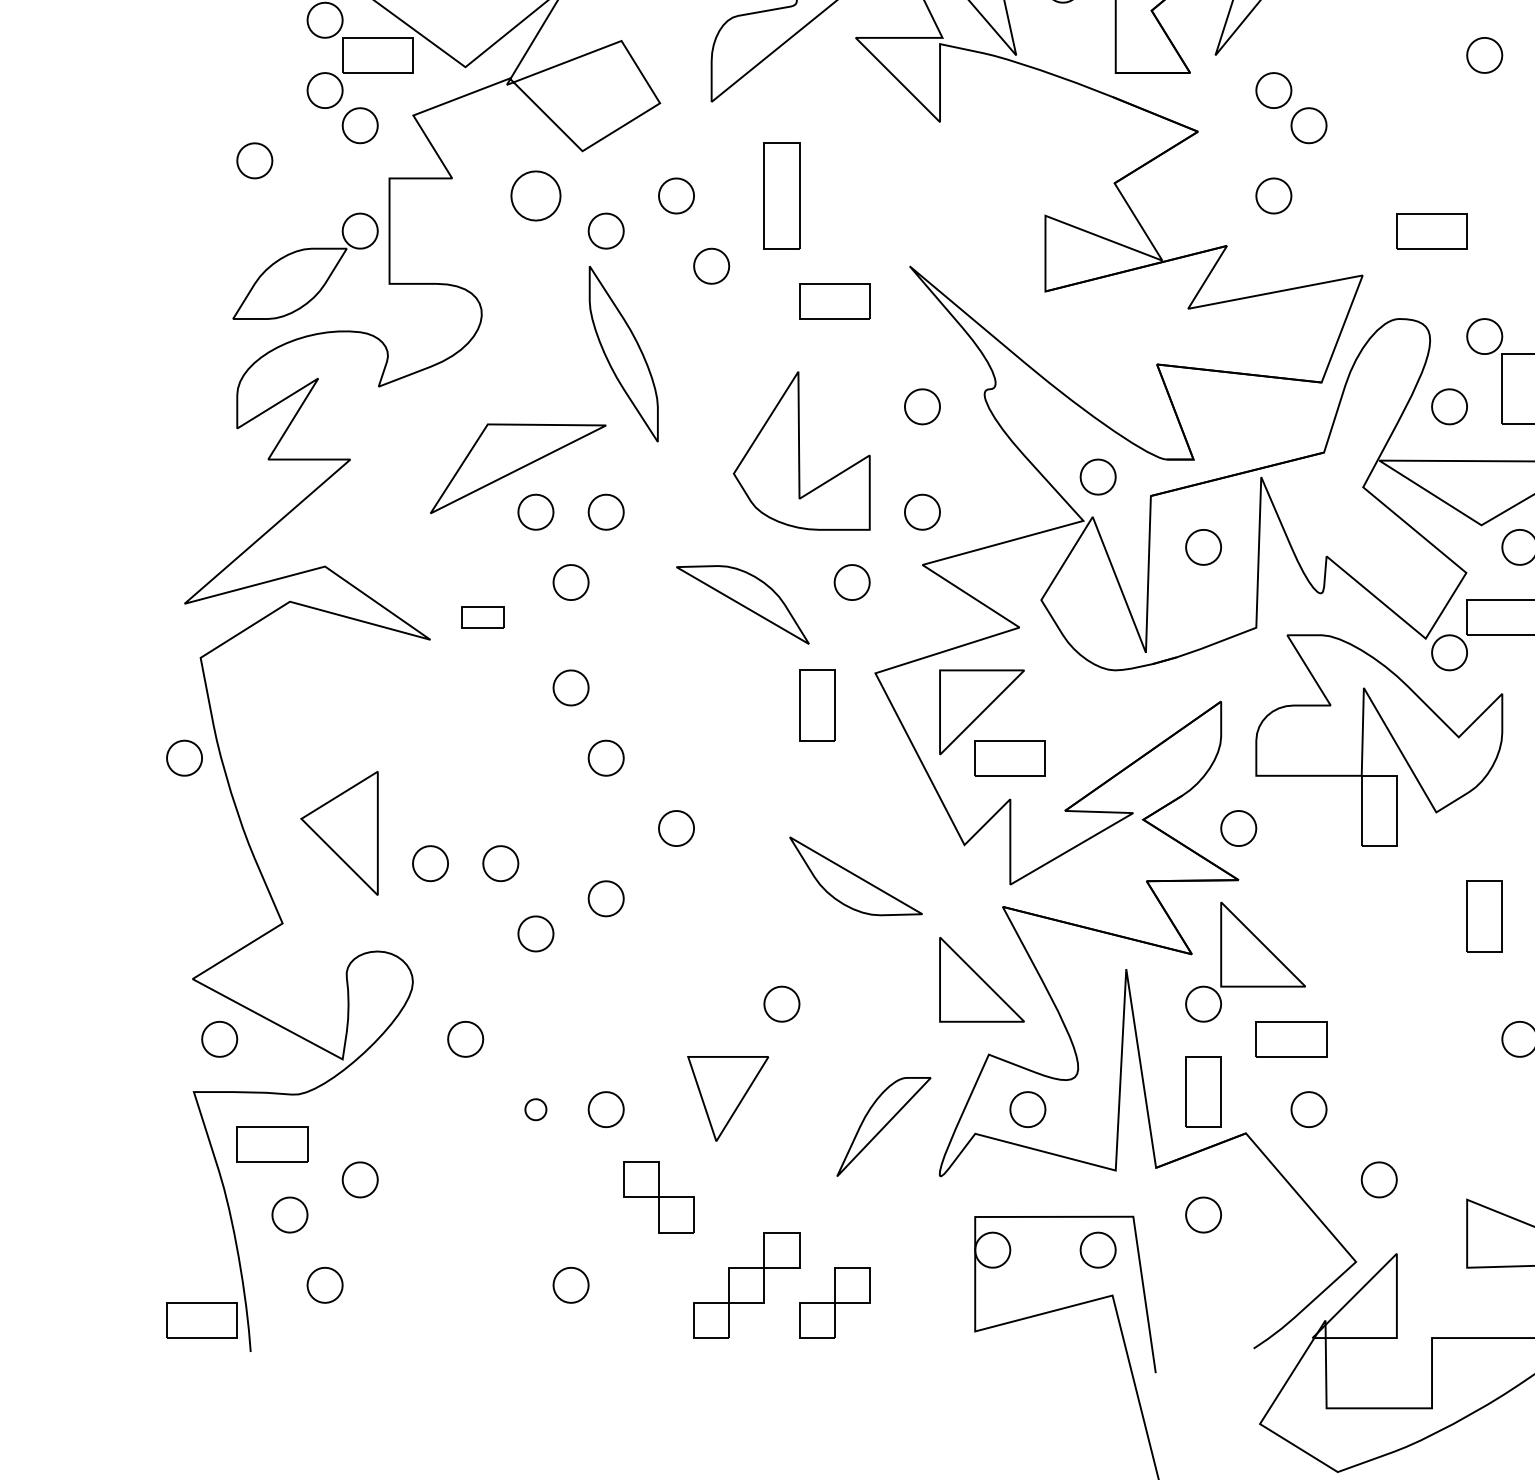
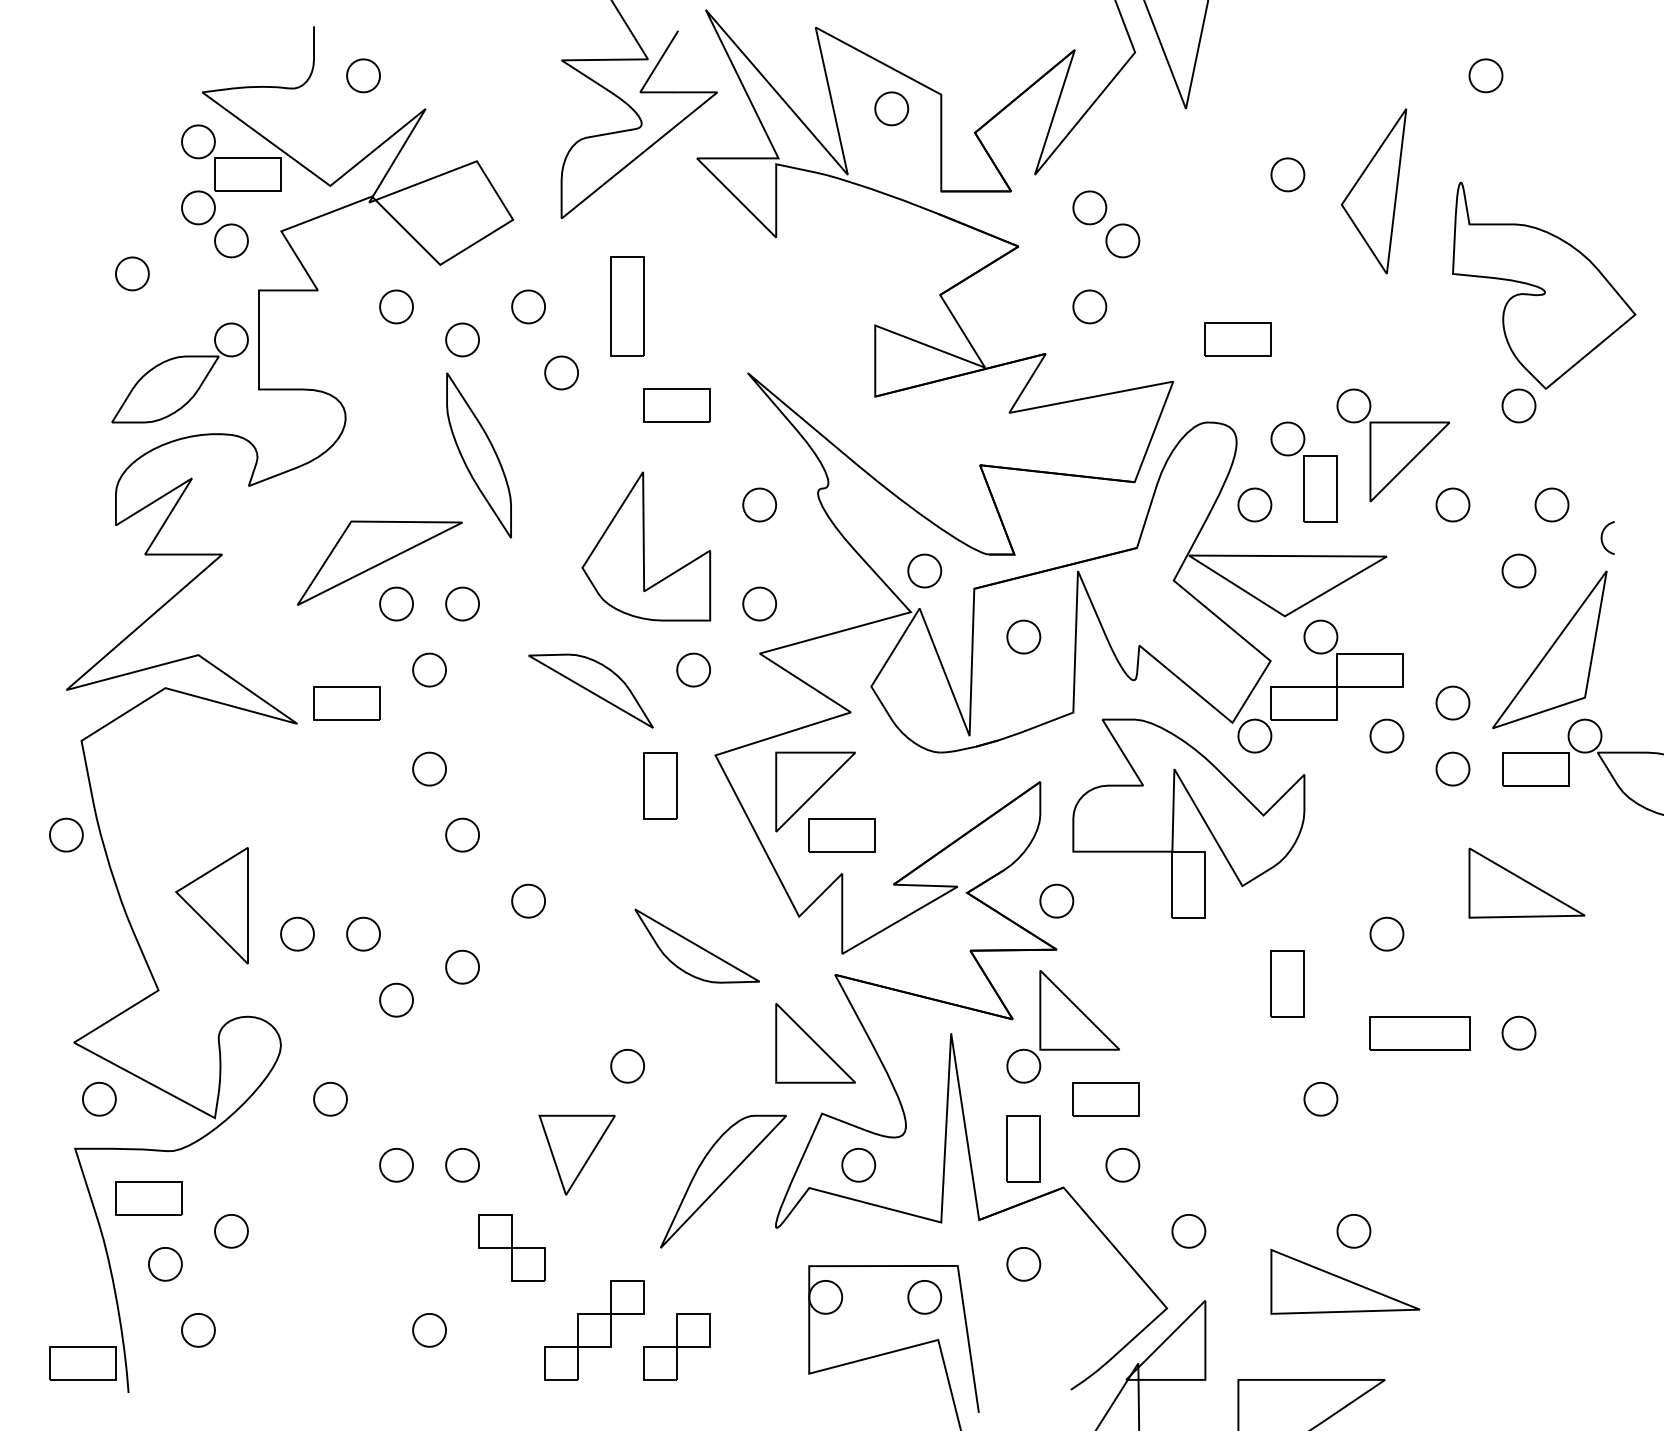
part: (535, 195) -> (396, 306), size x0.71
part: (482, 618) -> (346, 703), size x1.67
part: (535, 1109) -> (396, 1165), size x1.67
part: (883, 1126) -> (723, 1181), size x1.43

